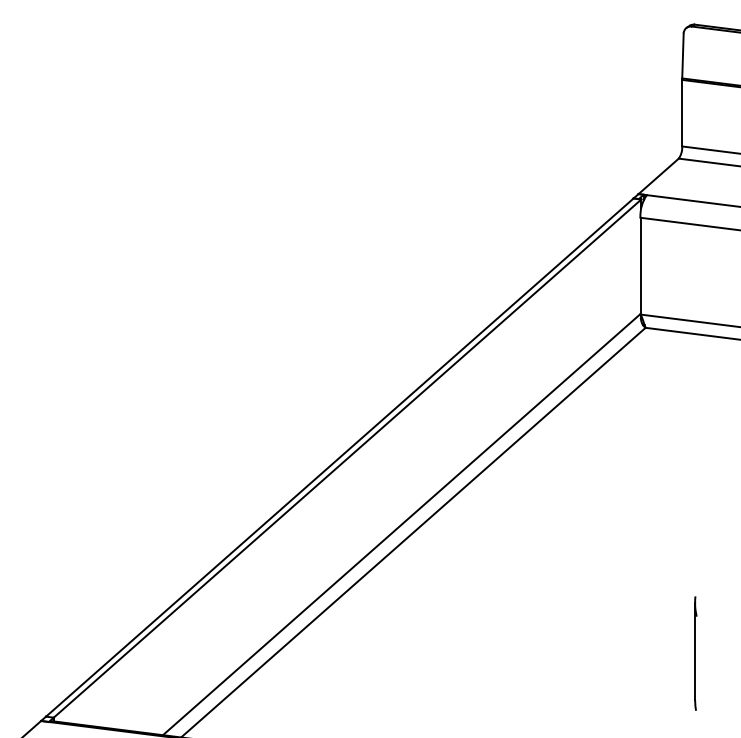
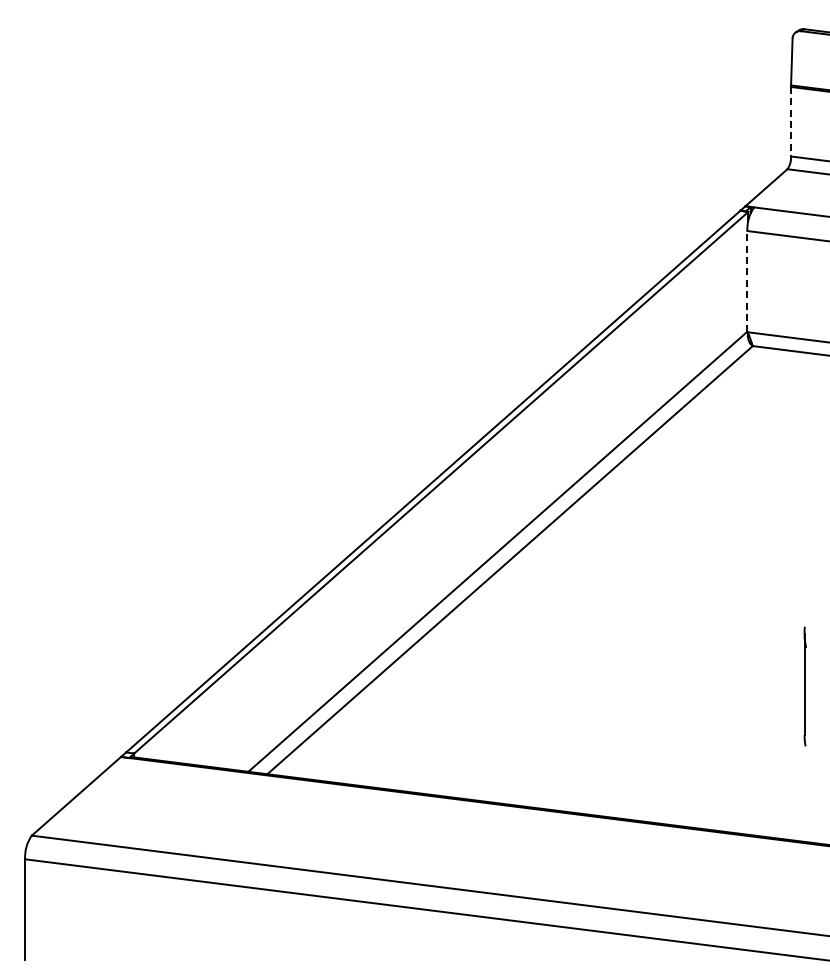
line: (682, 112) -> (791, 121), solid -> dashed
line: (640, 266) -> (747, 281), solid -> dashed

